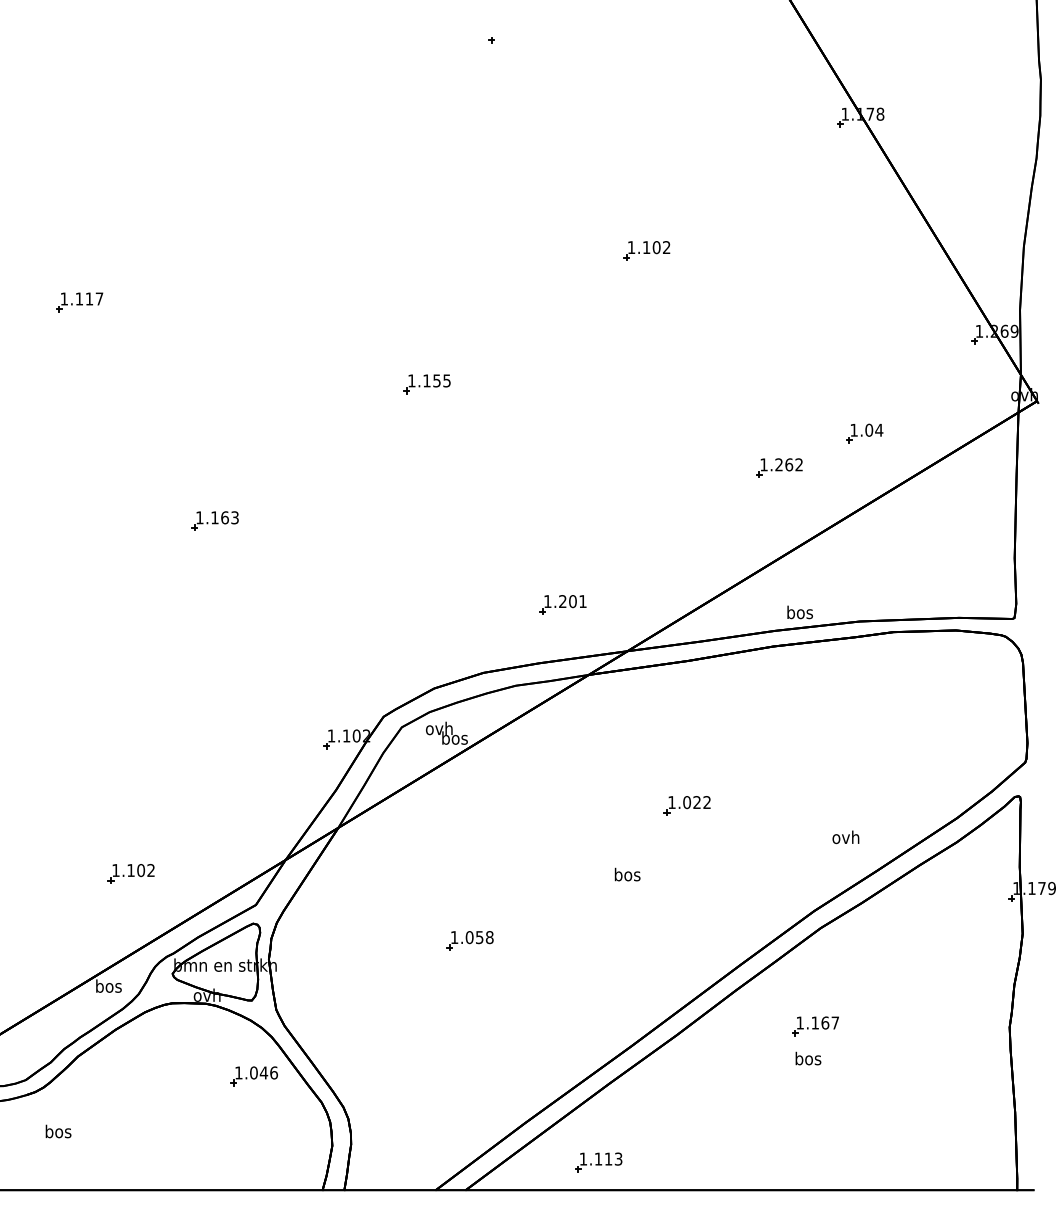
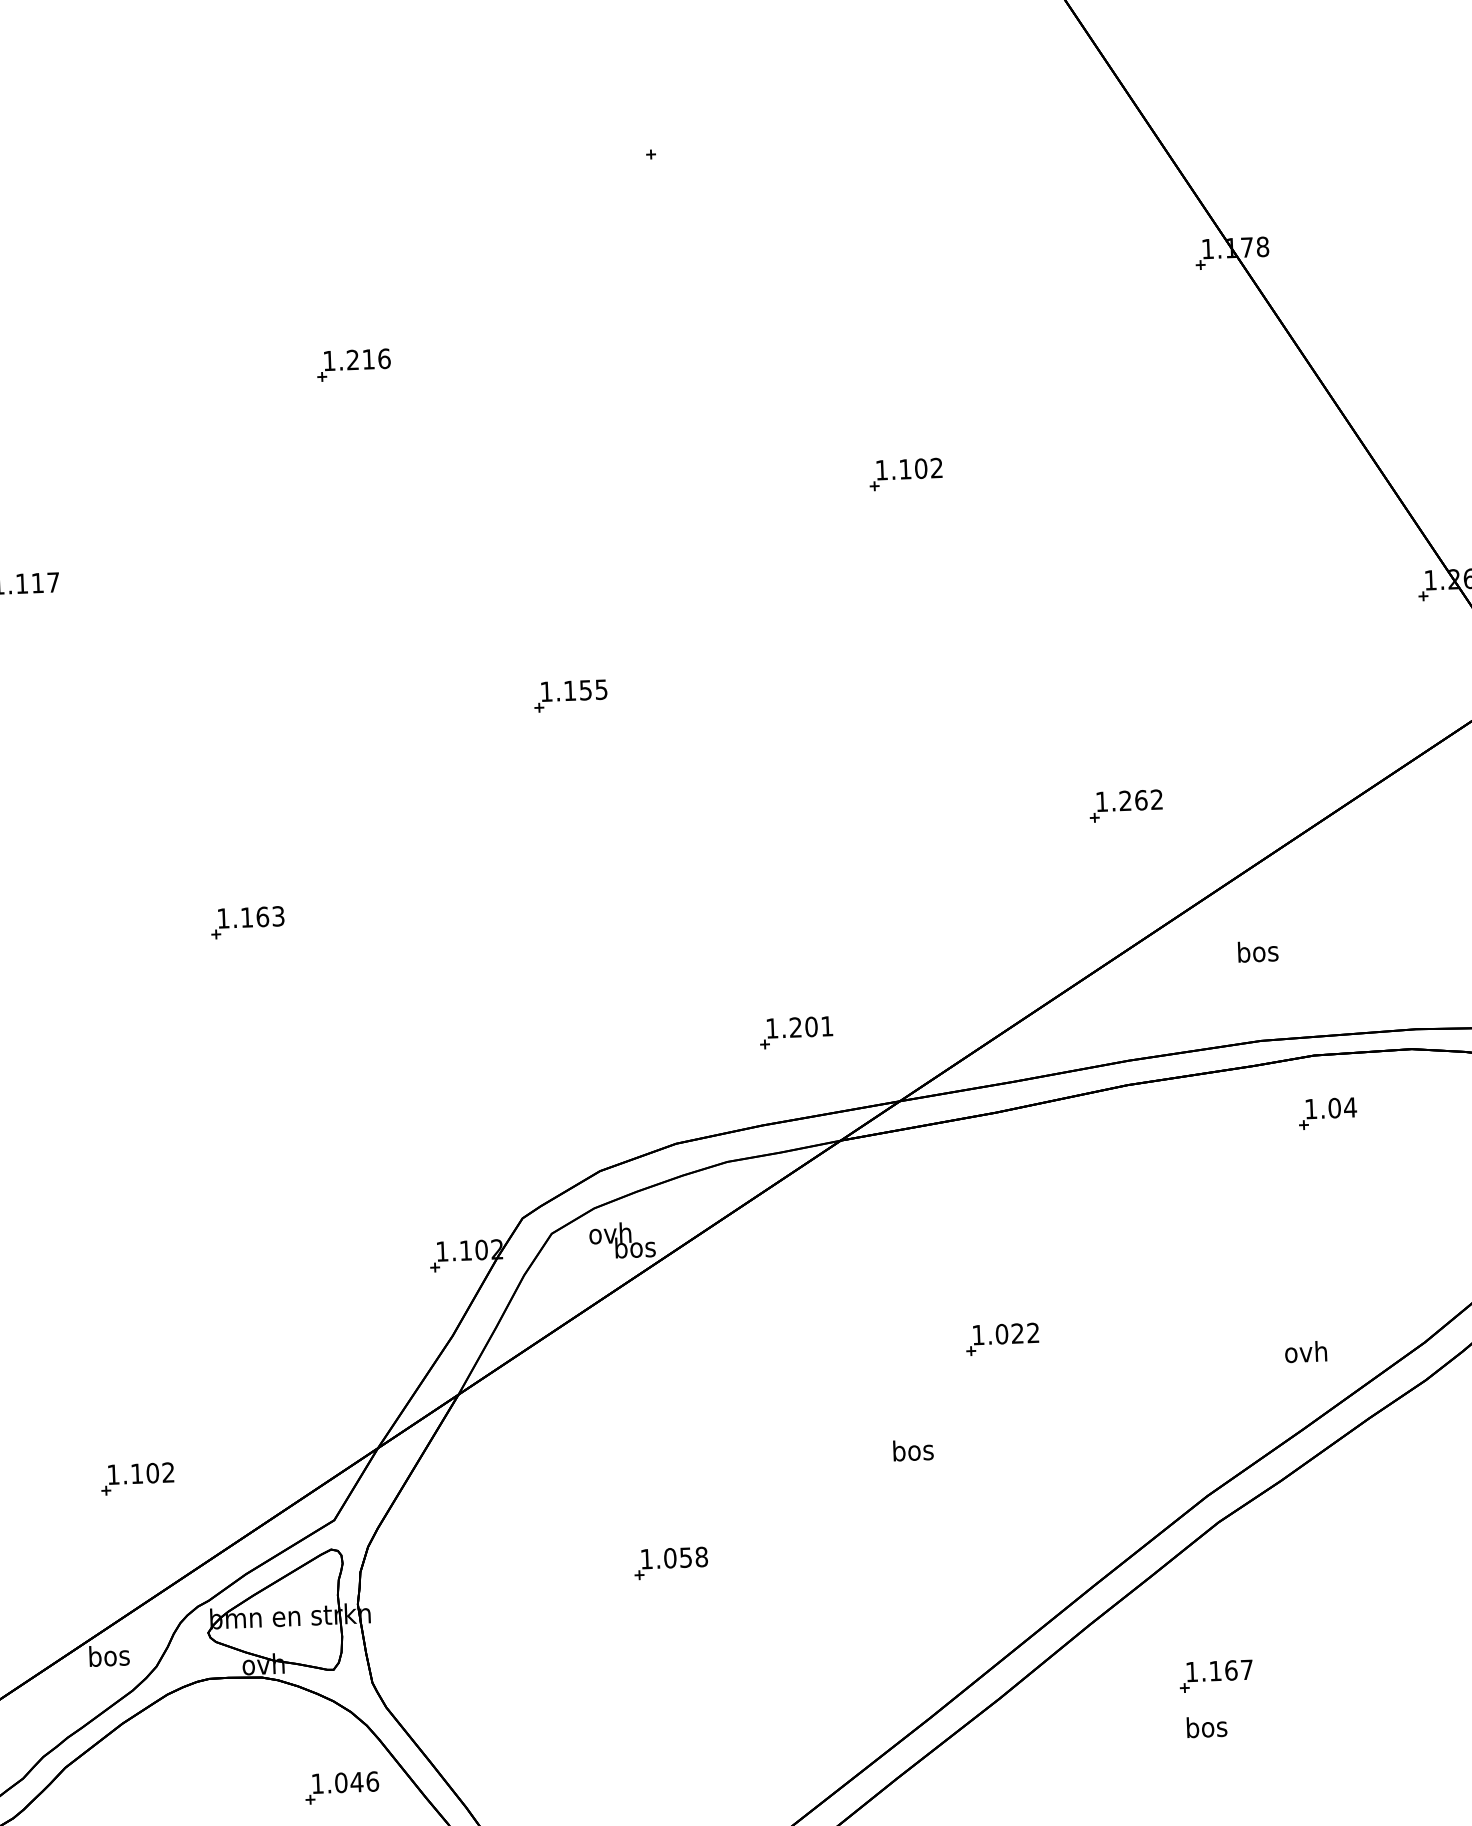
part: (296, 167) -> (353, 365), added
part: (864, 433) -> (1327, 1113), moved
text: (799, 612) -> (1257, 951), moved
text: (845, 837) -> (1305, 1352), moved

